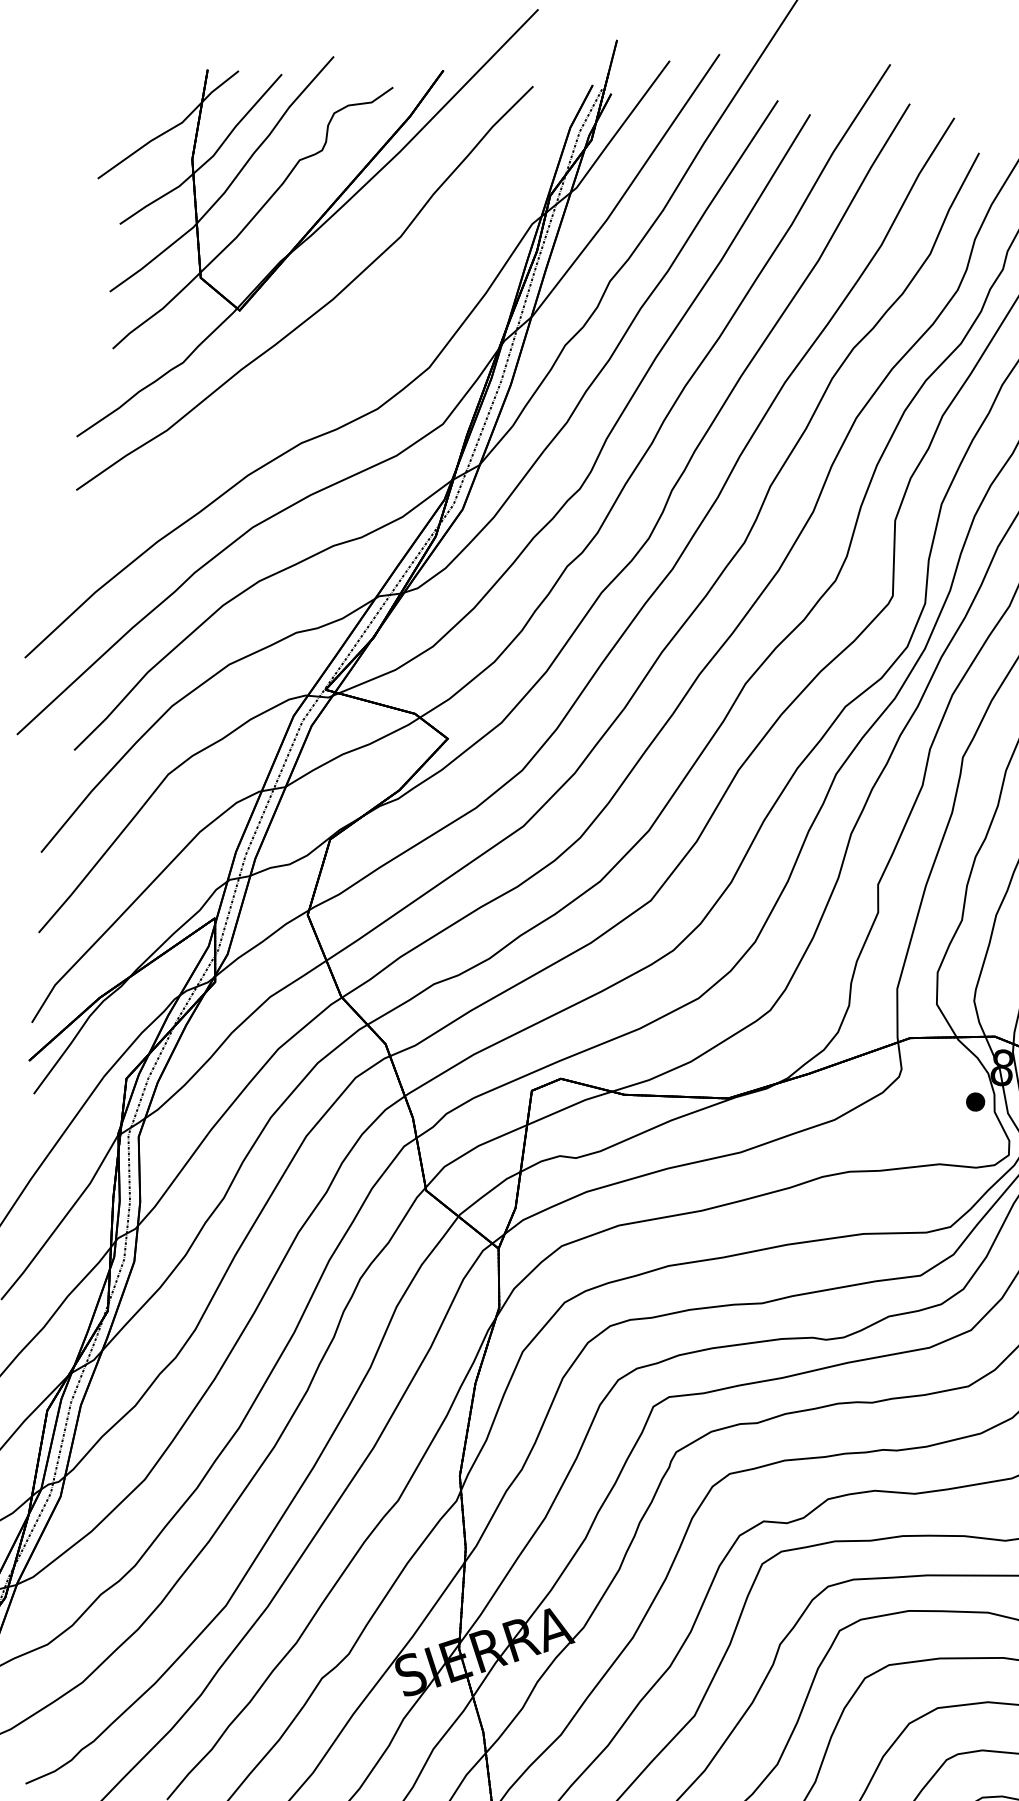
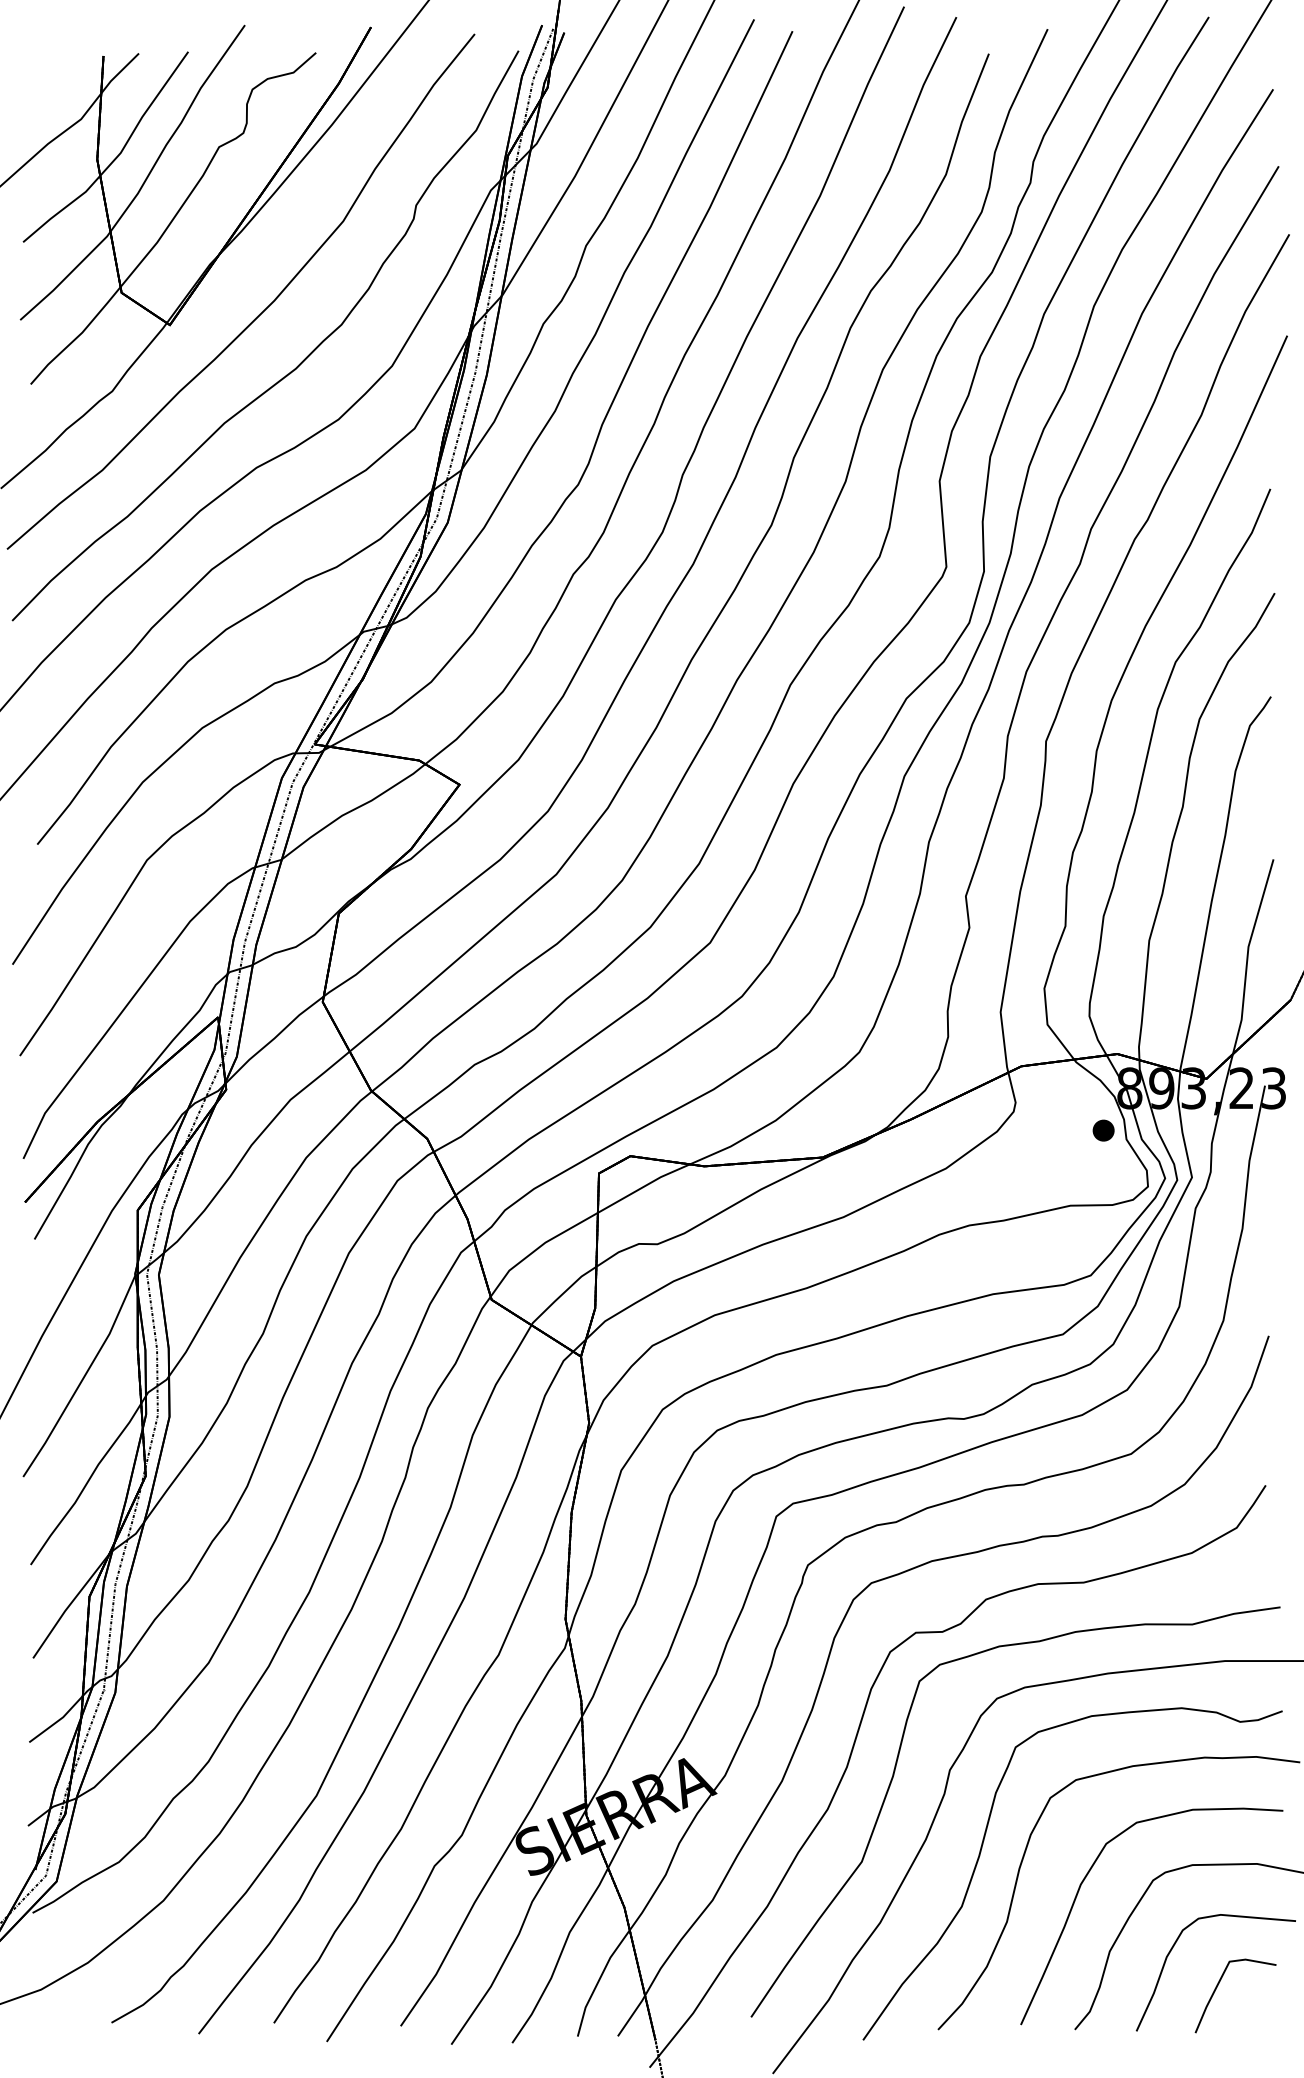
part: (341, 361) -> (291, 370), added

